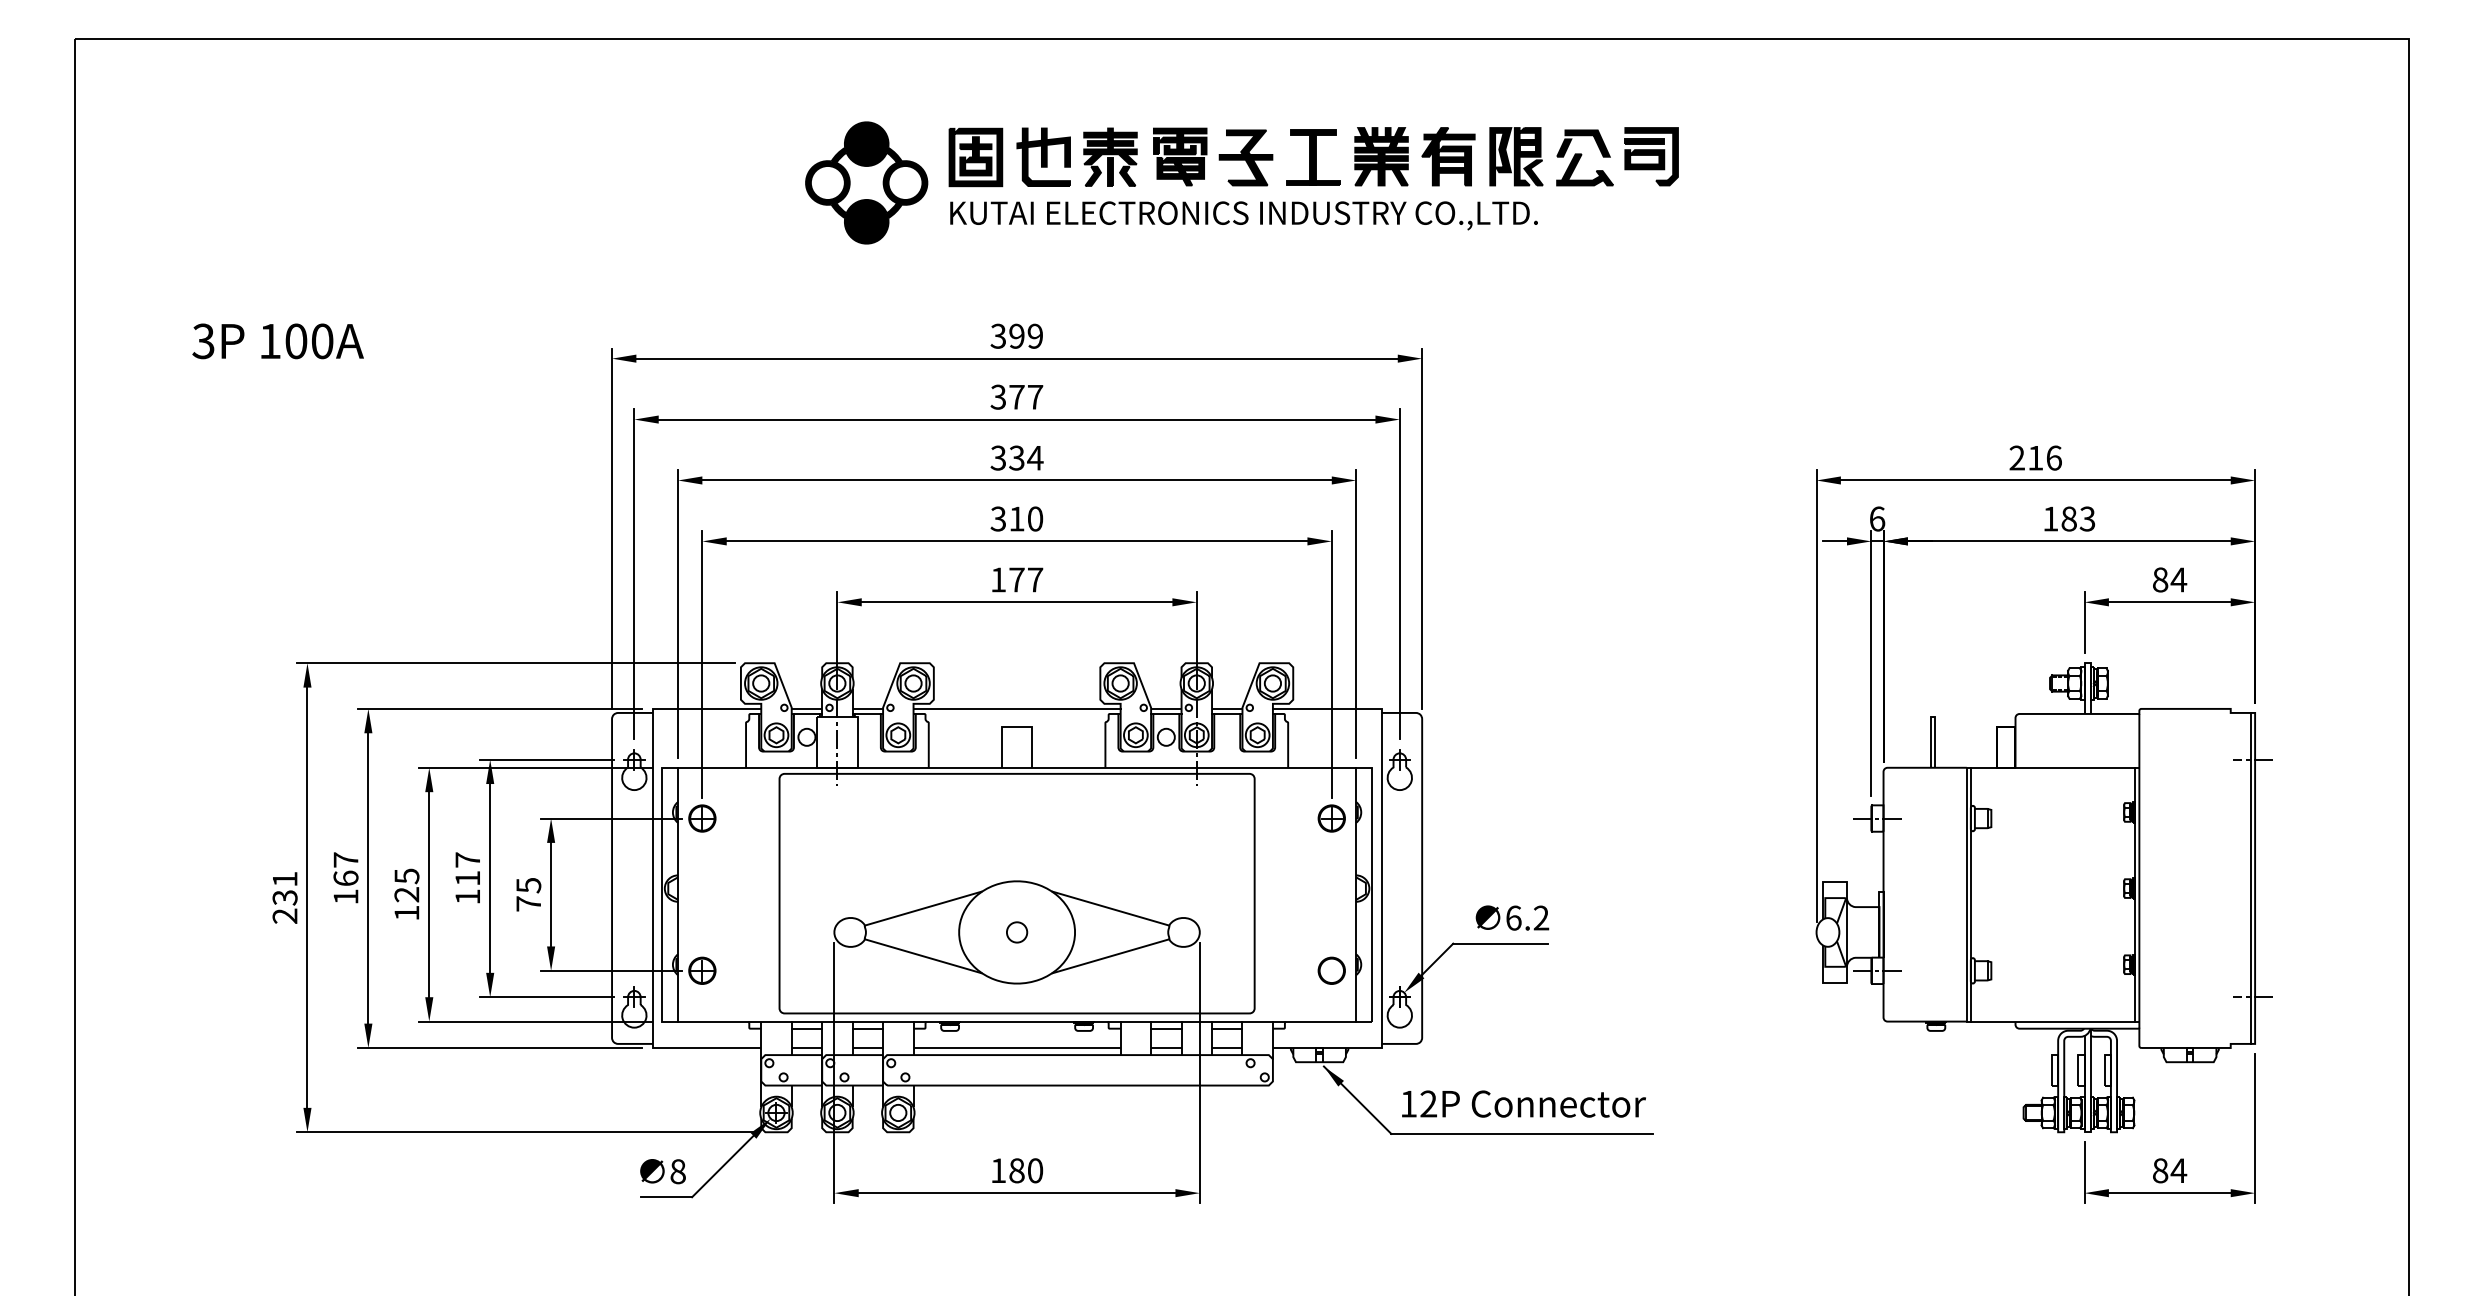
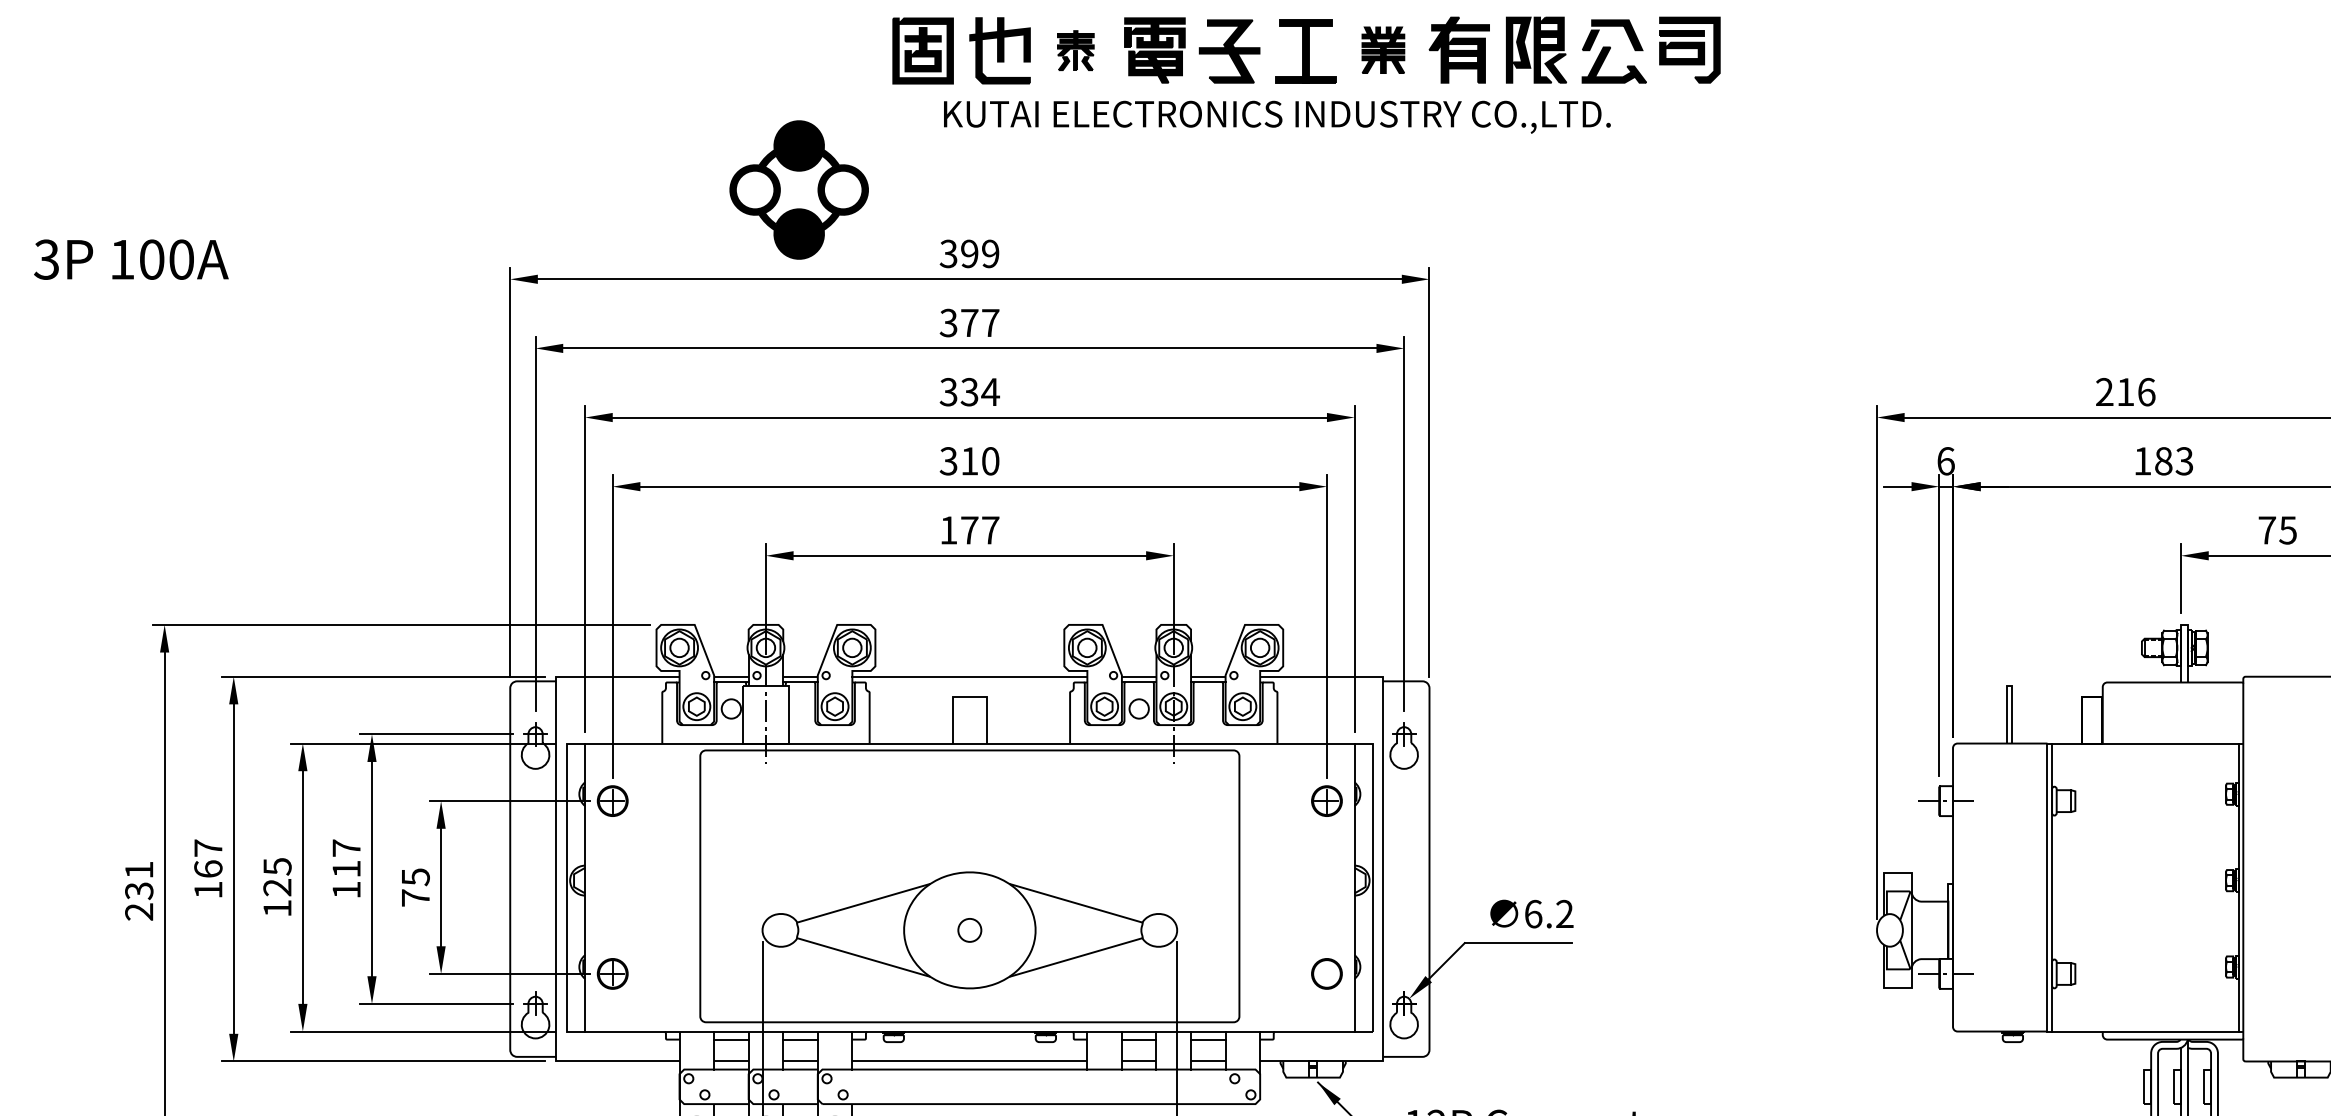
part: (1110, 156) -> (1075, 49), size x0.6
part: (1381, 156) -> (1383, 49), size x0.7
part: (866, 182) -> (798, 189), moved
text: (1243, 215) -> (1276, 116), moved
text: (2170, 579) -> (2278, 529), 84 -> 75

